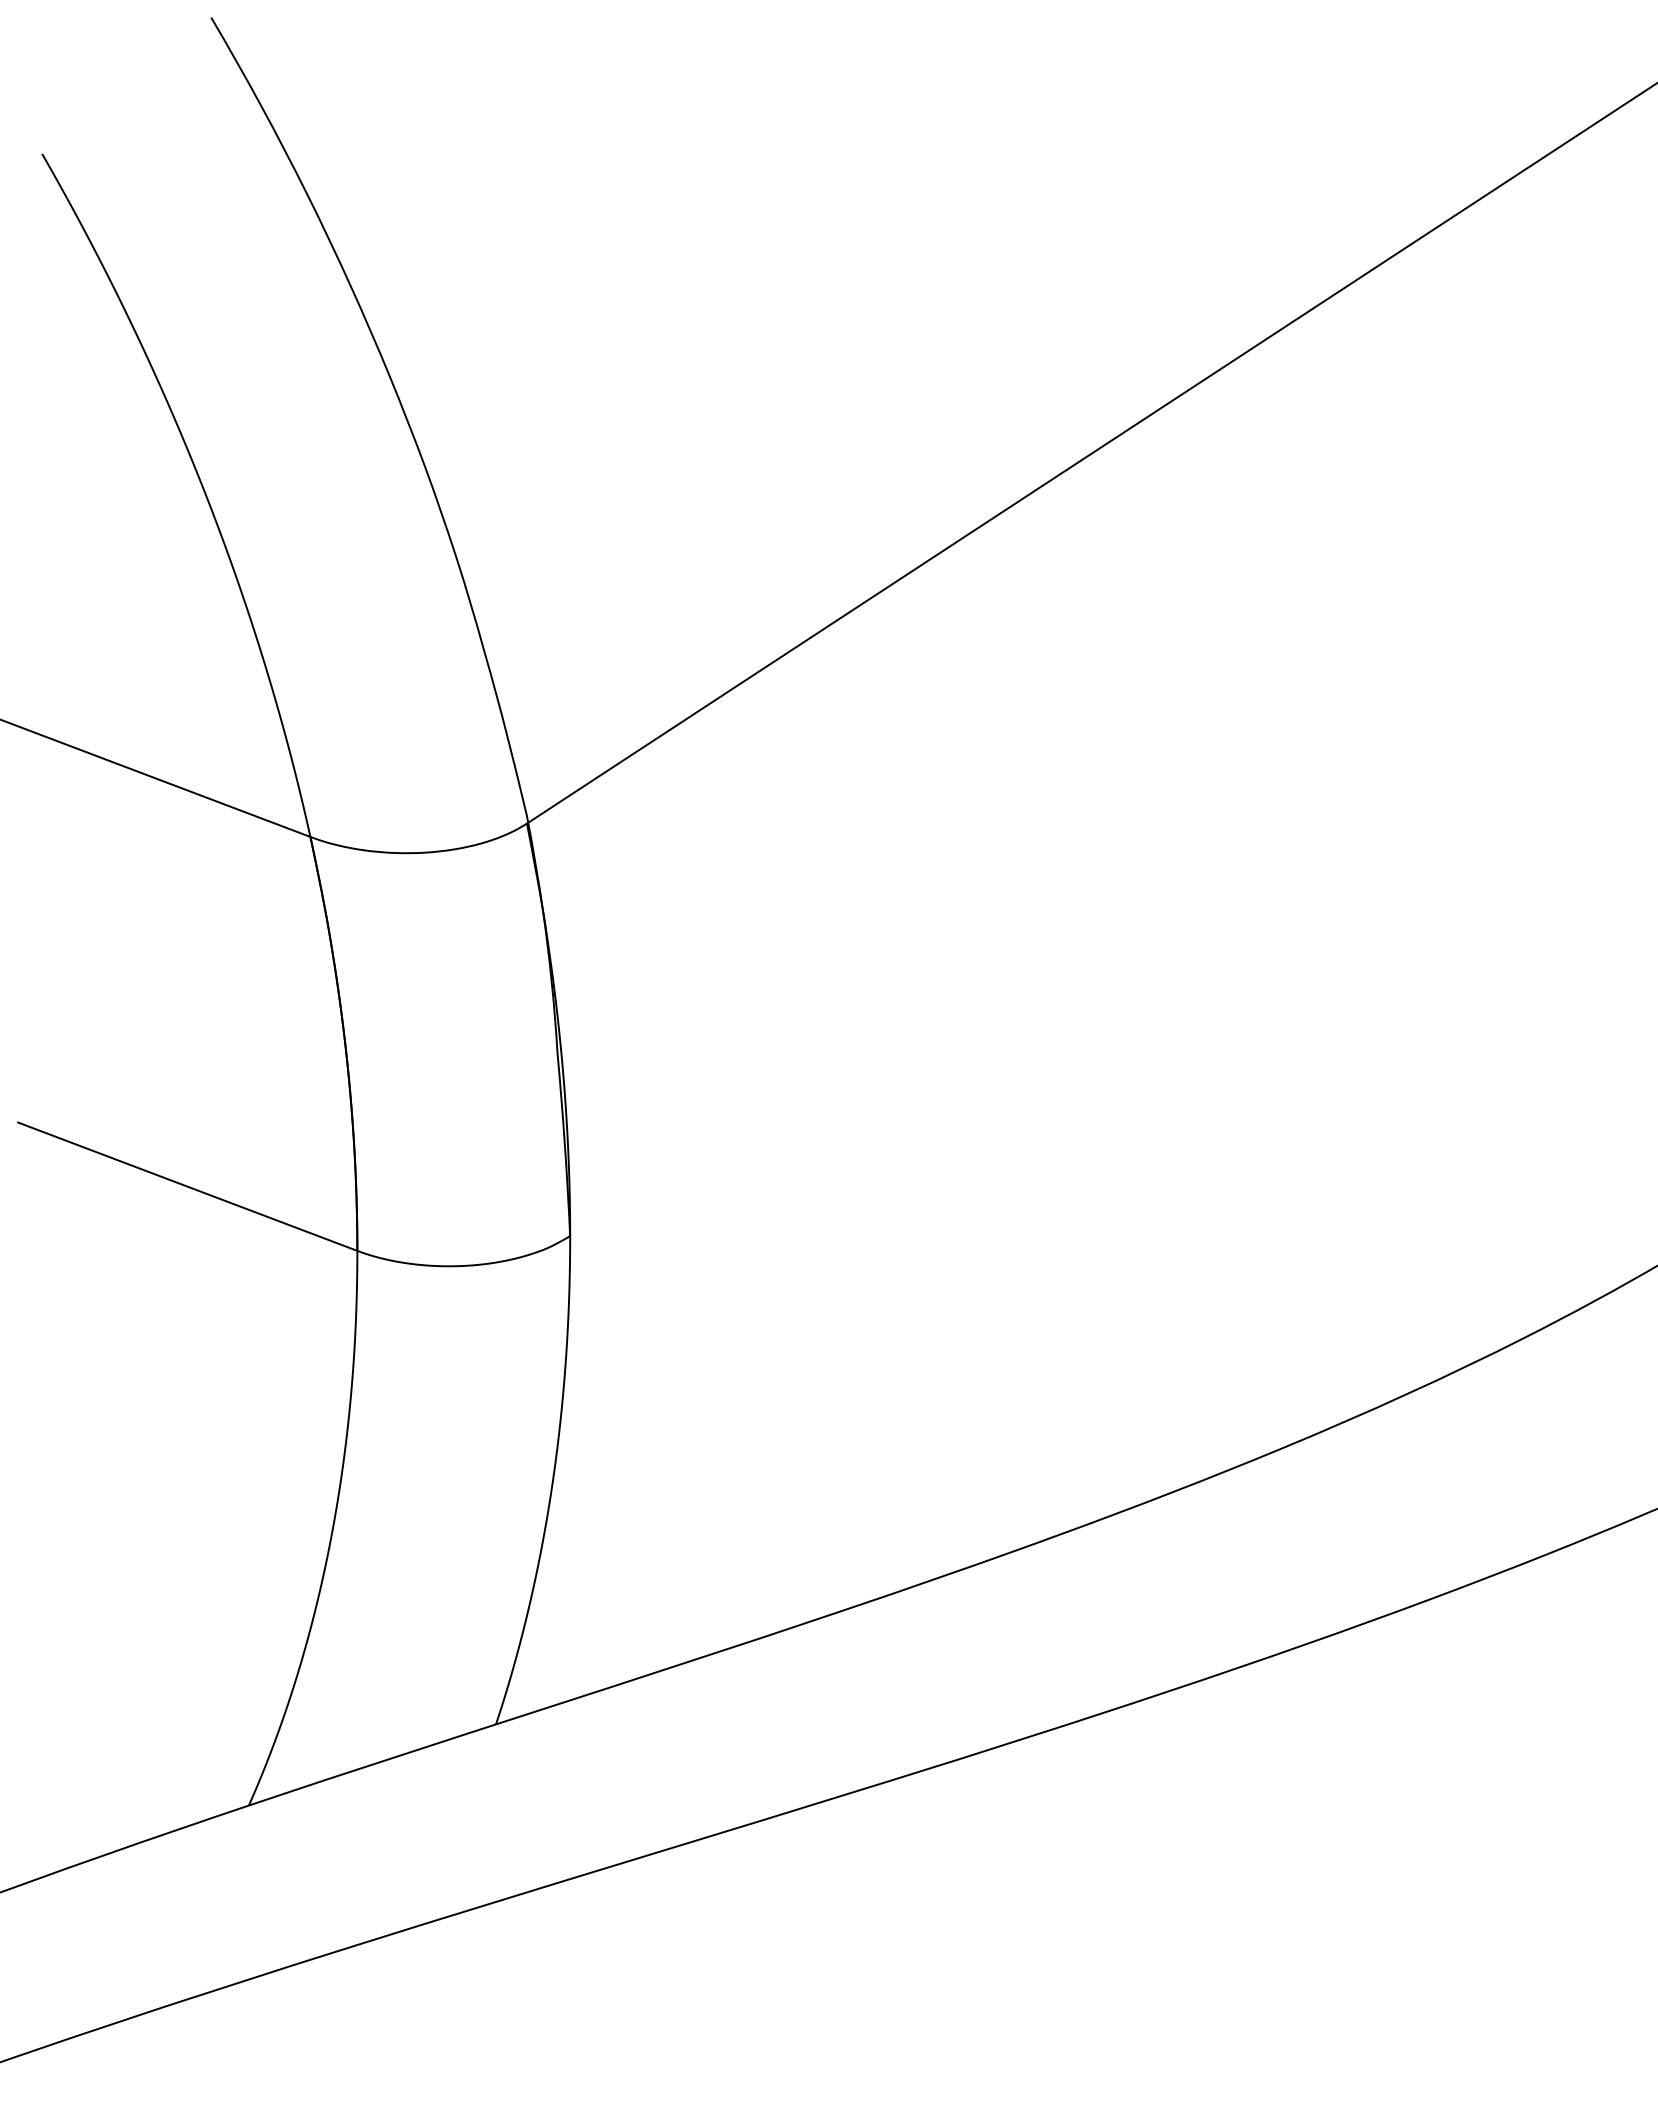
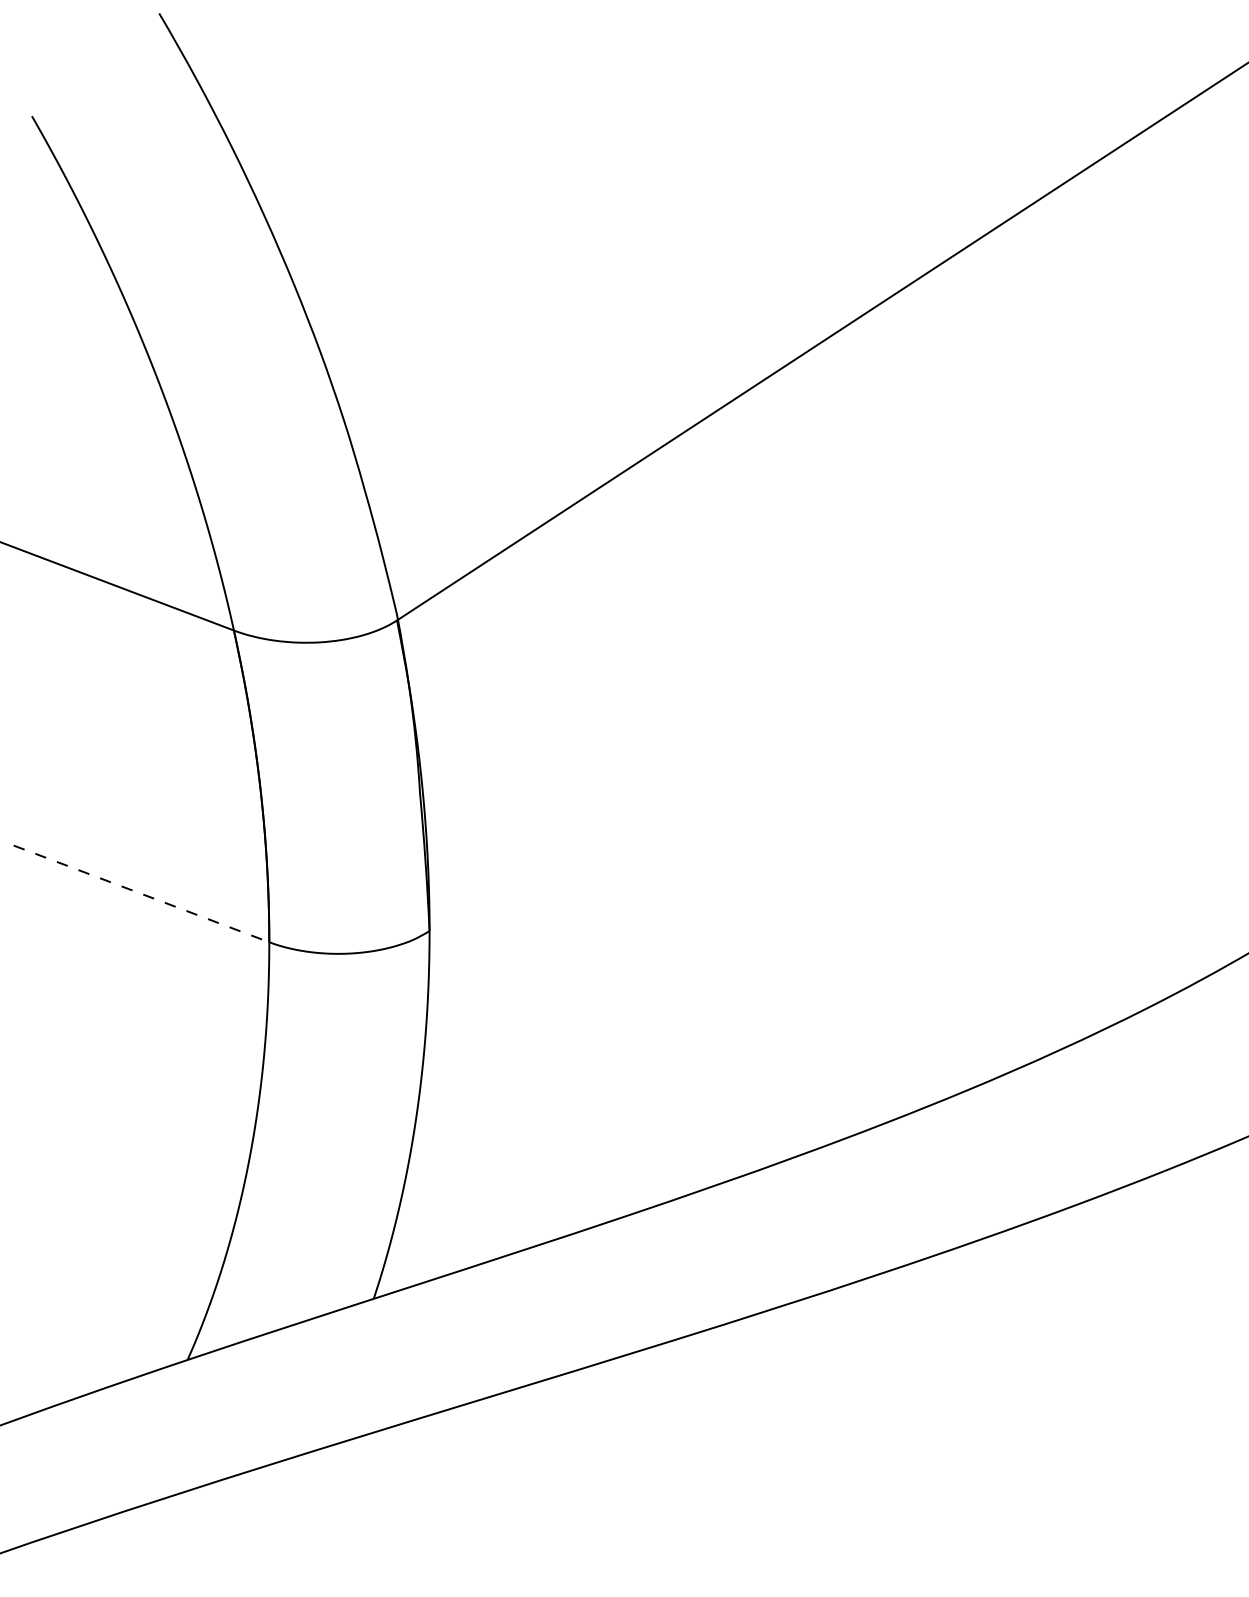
line: (188, 1186) -> (142, 893), solid -> dashed

